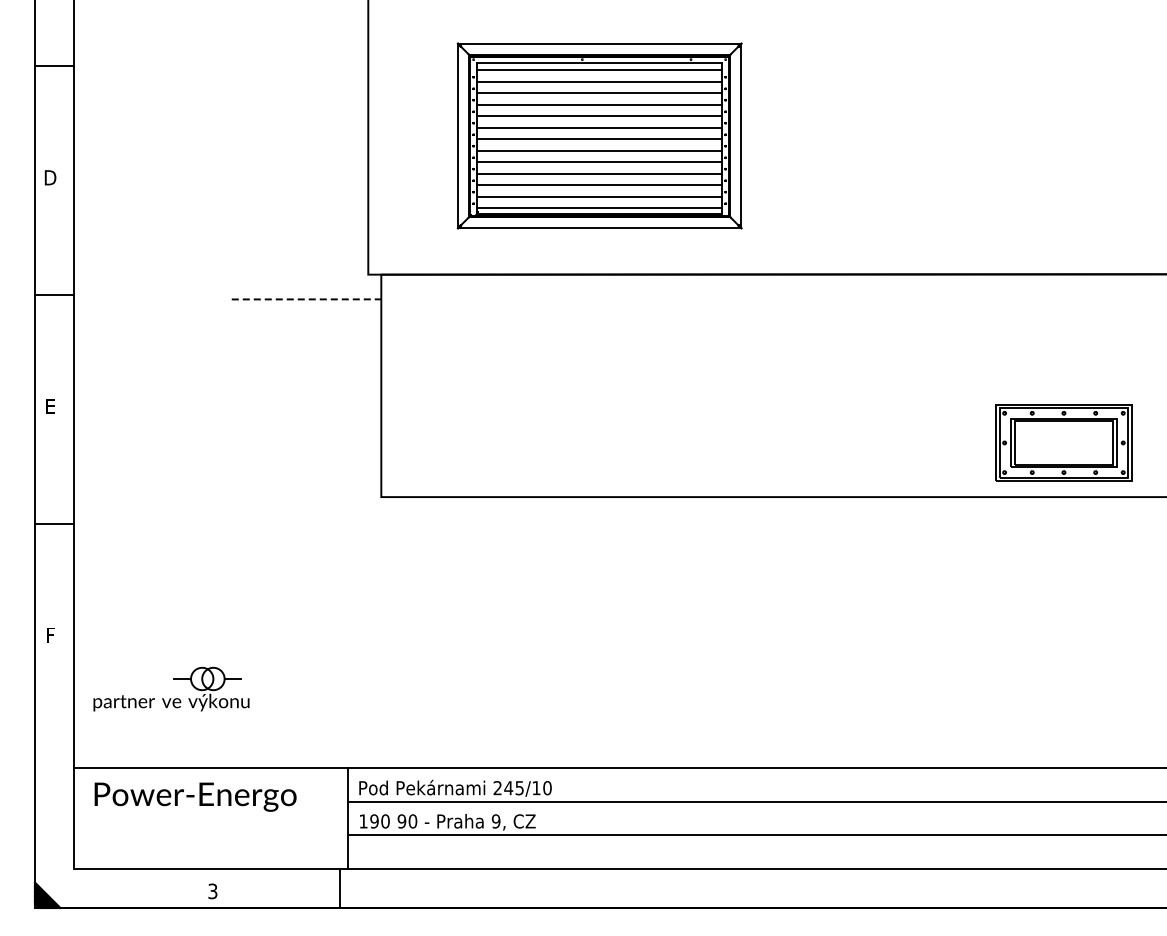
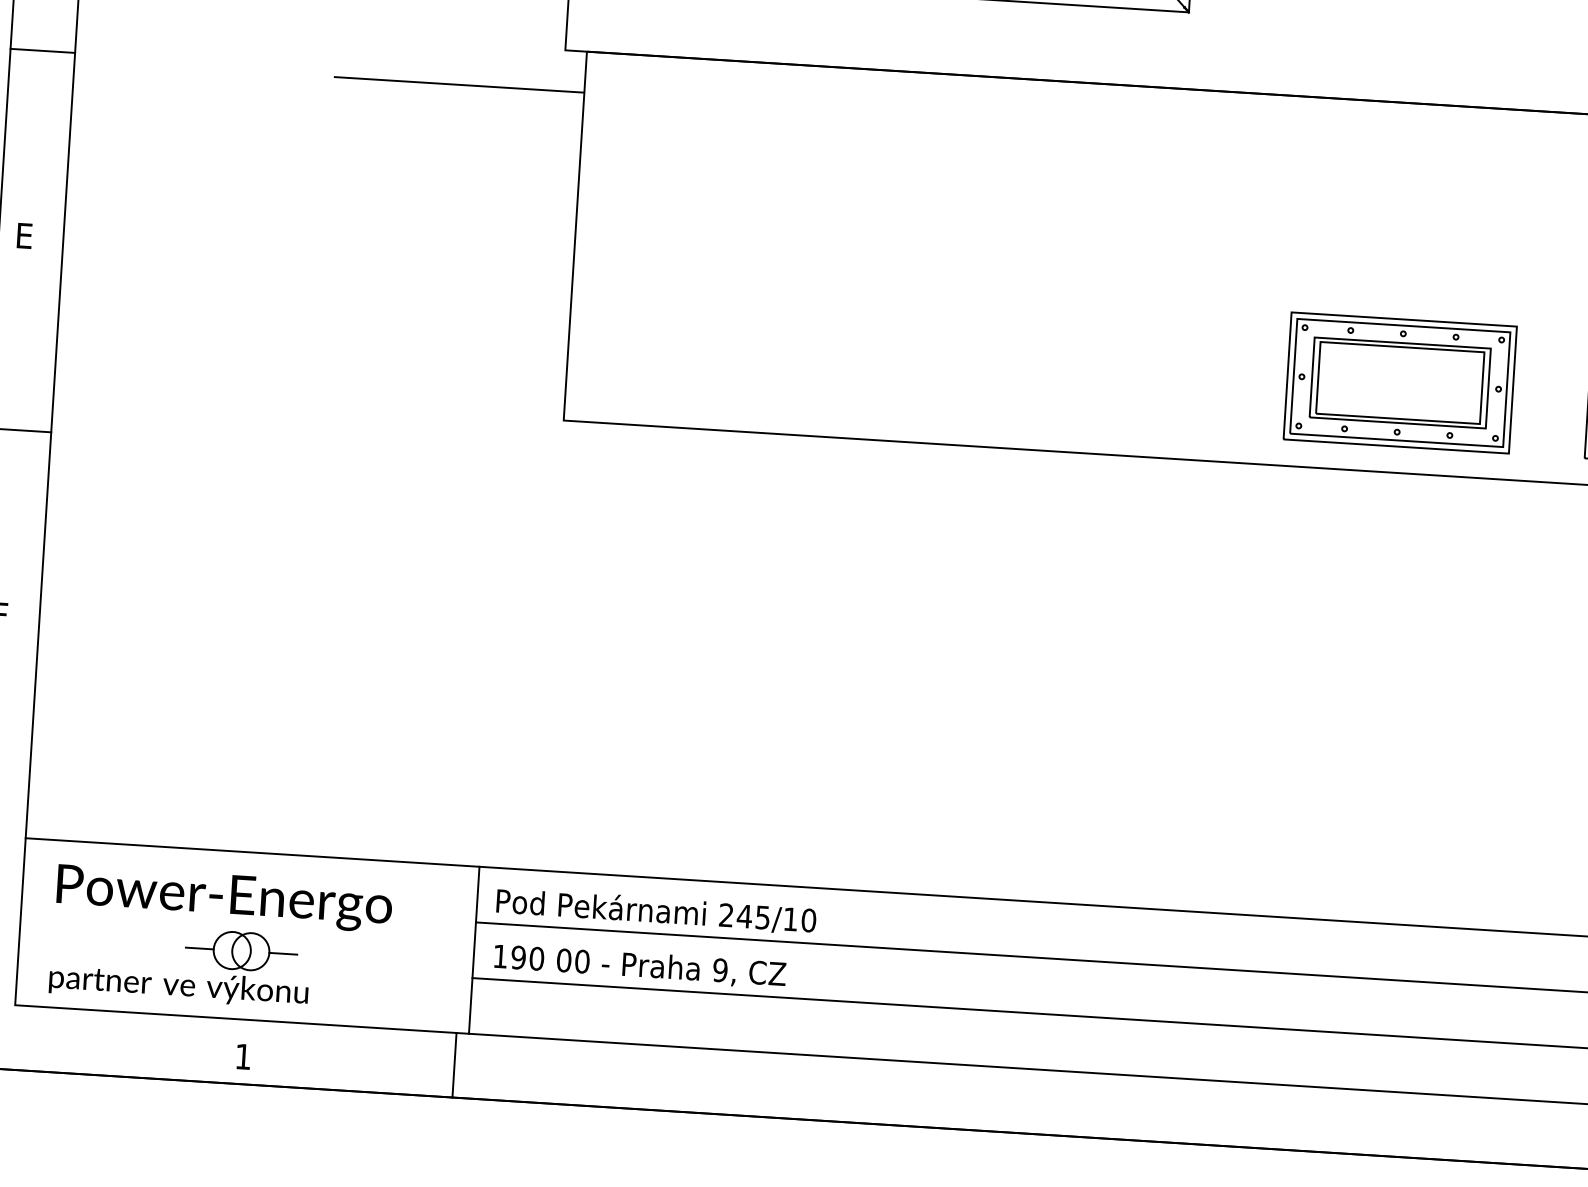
line: (306, 299) -> (460, 85), dashed -> solid
part: (881, 442) -> (1398, 382), added
part: (173, 679) -> (184, 948), moved
text: (401, 821) -> (563, 960), 90 -> 00
text: (212, 891) -> (242, 1056), 3 -> 1

